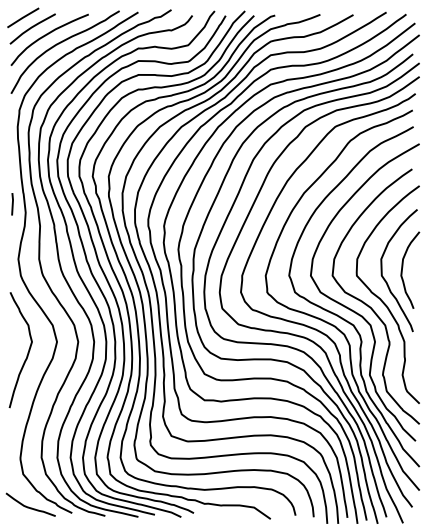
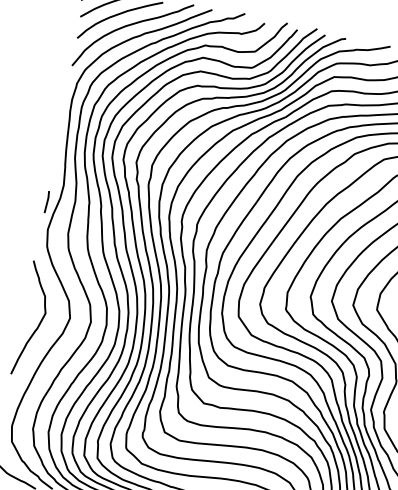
line: (12, 204) -> (47, 202), moved

